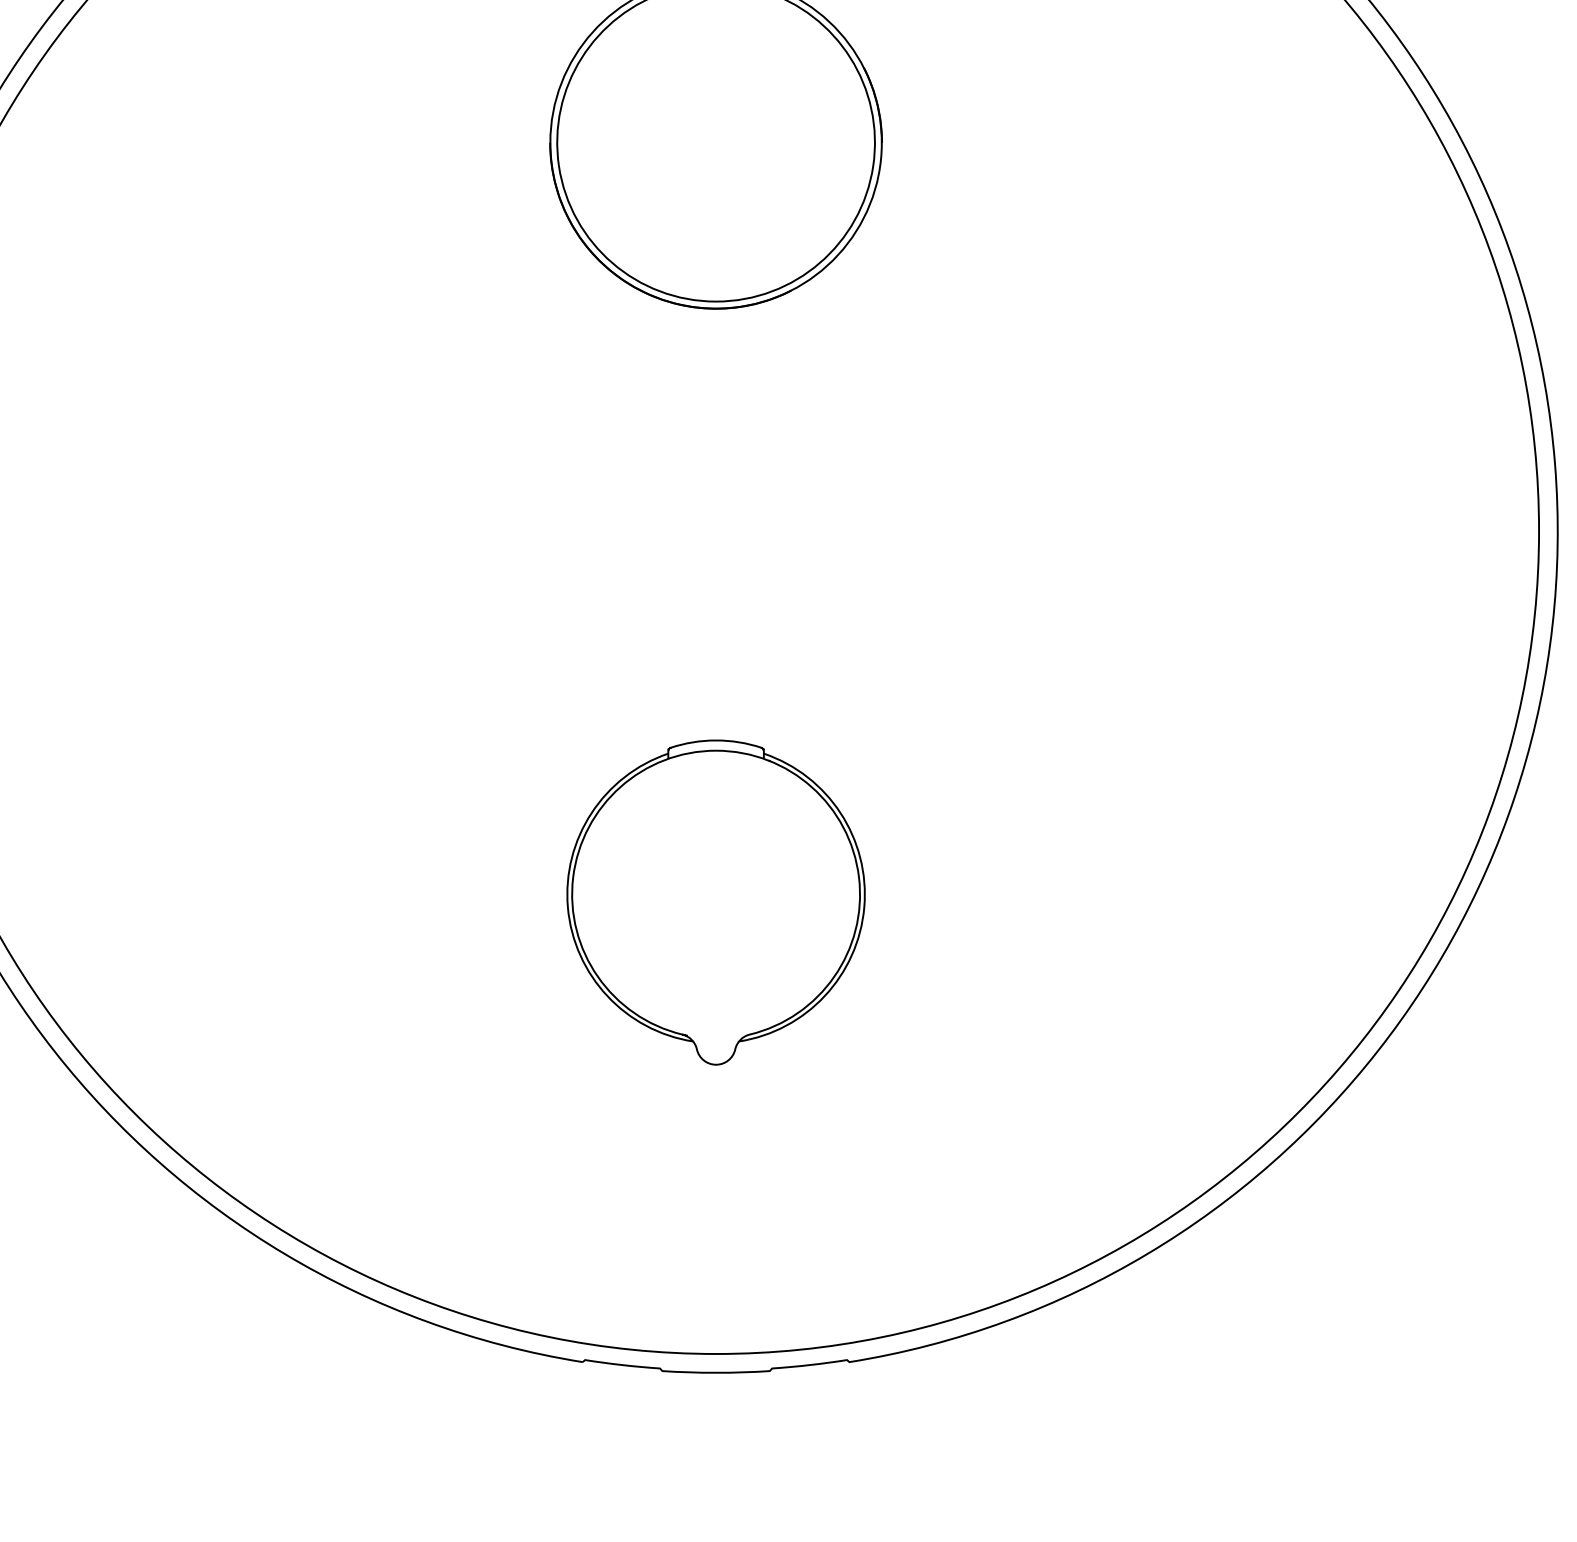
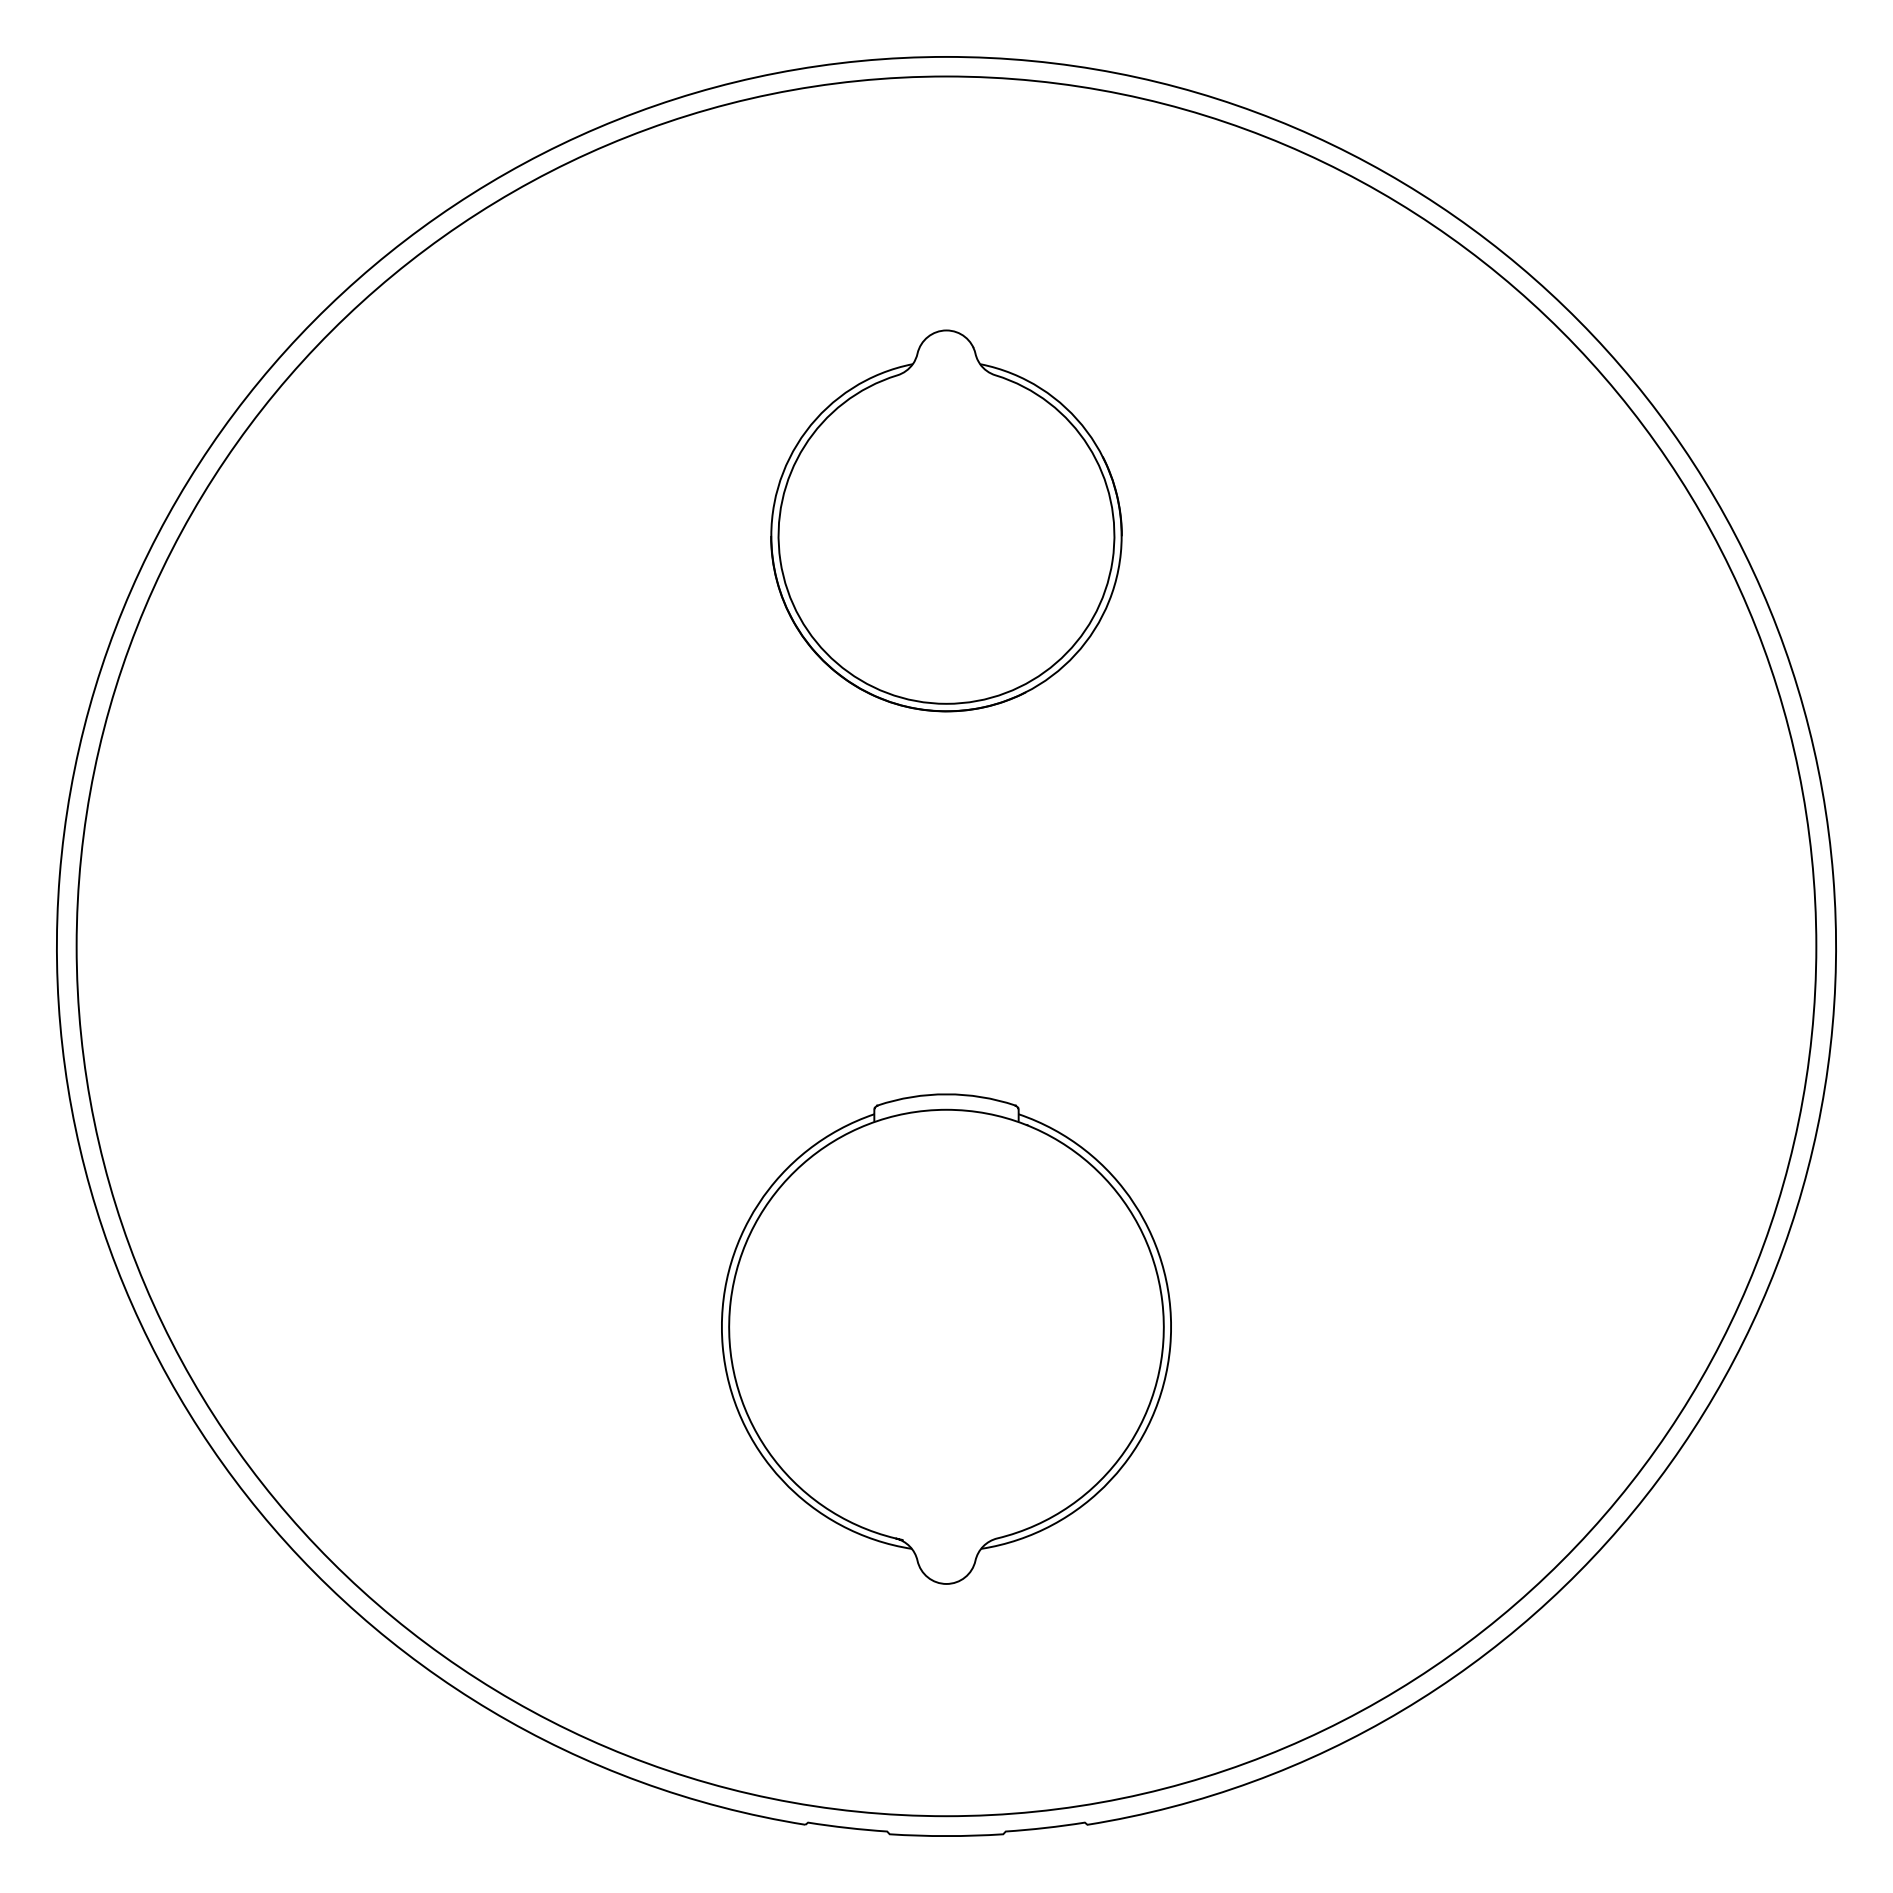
part: (716, 902) -> (946, 1338), size x1.43

